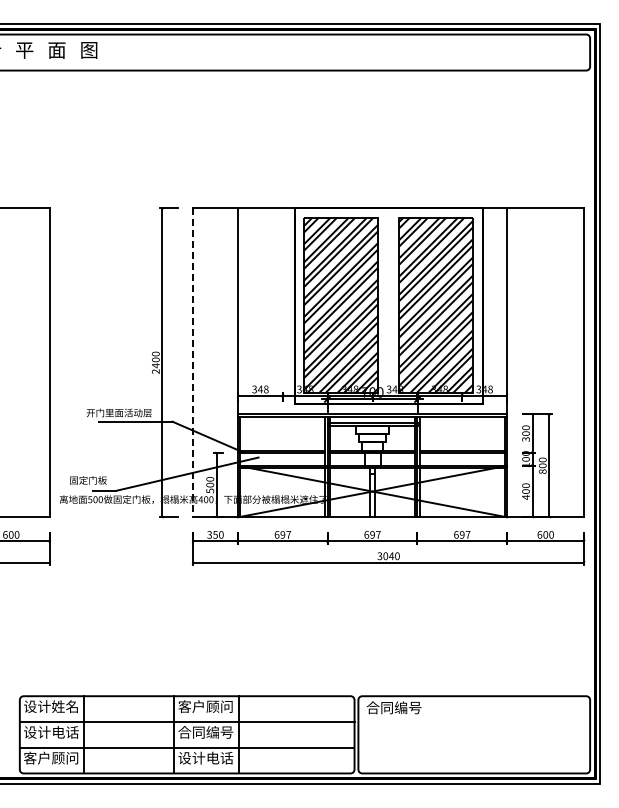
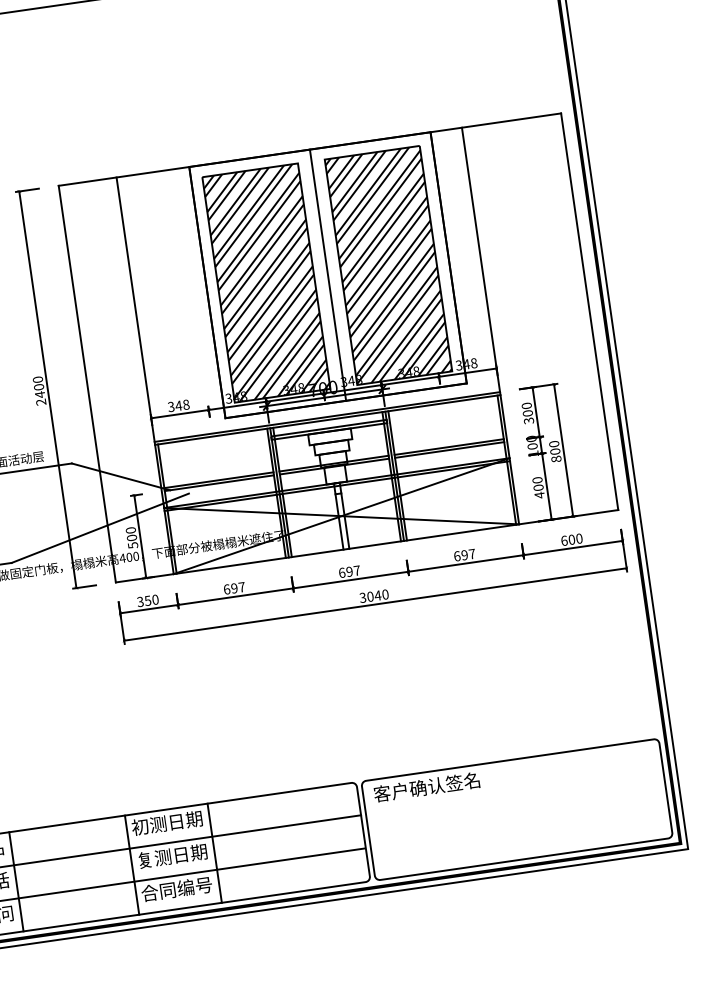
line: (388, 306) -> (327, 275), added
line: (193, 363) -> (88, 384), dashed -> solid
text: (205, 706) -> (166, 823), 客户顾问 -> 初测日期
text: (407, 707) -> (426, 786), 合同编号 -> 客户确认签名
text: (205, 732) -> (171, 856), 合同编号 -> 复测日期
text: (205, 757) -> (176, 888), 设计电话 -> 合同编号

